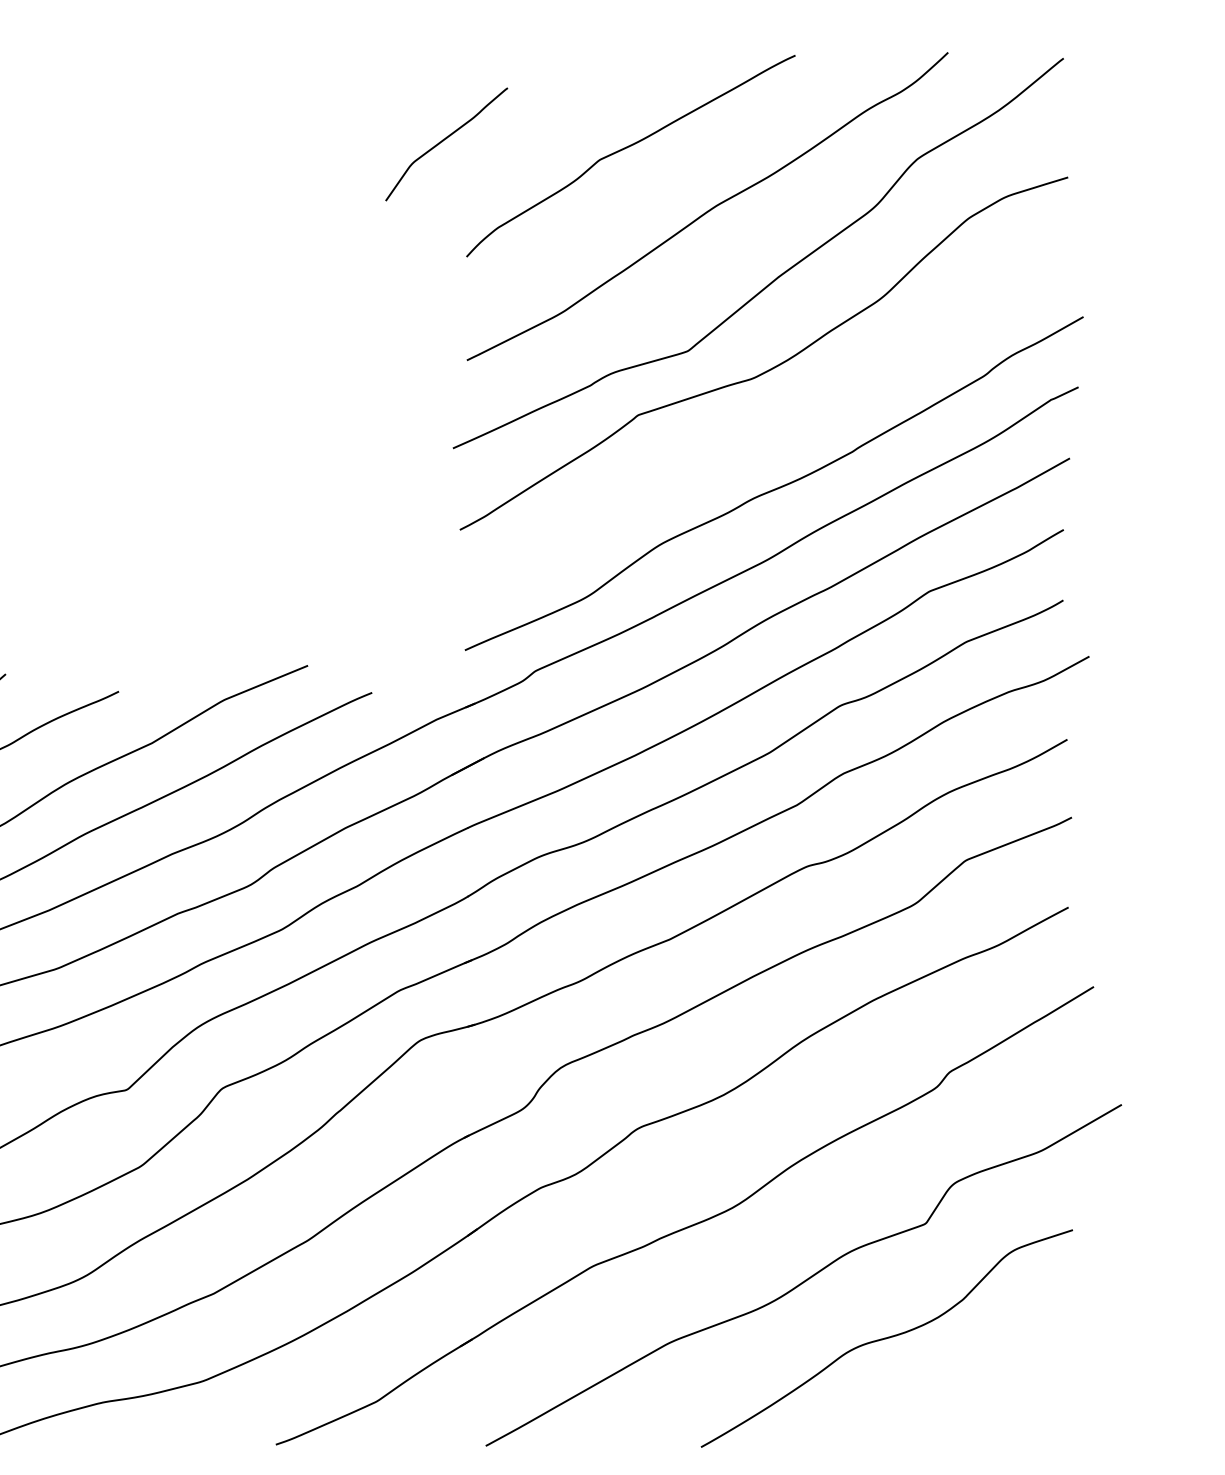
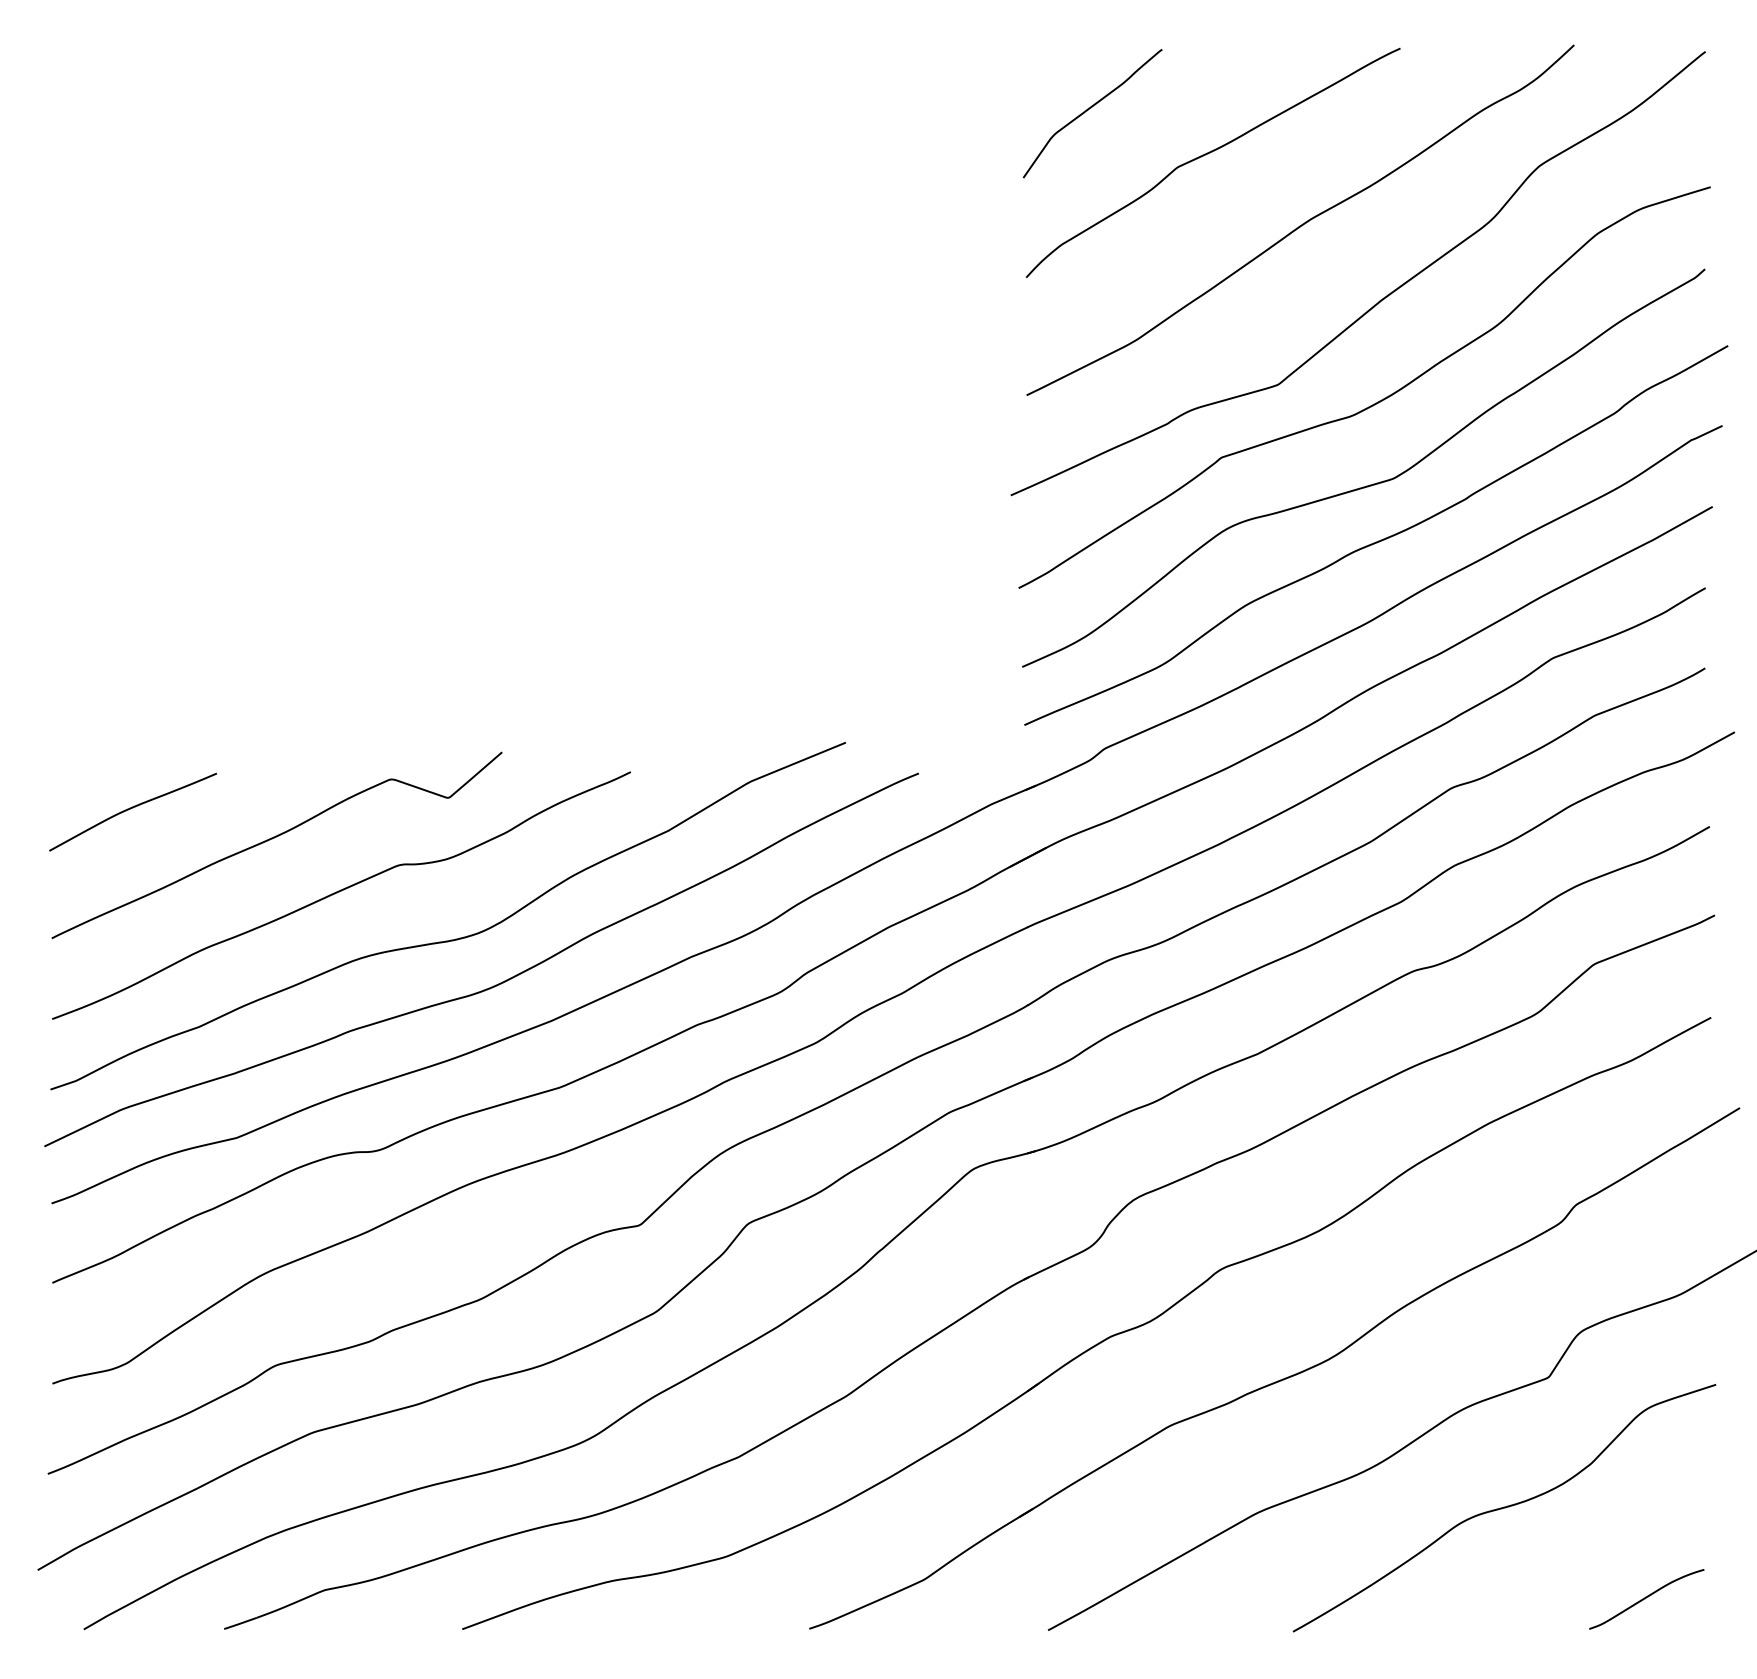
curve: (443, 140) -> (1089, 109), moved
curve: (768, 438) -> (1369, 484), added
curve: (1011, 1418) -> (1646, 1598), added

